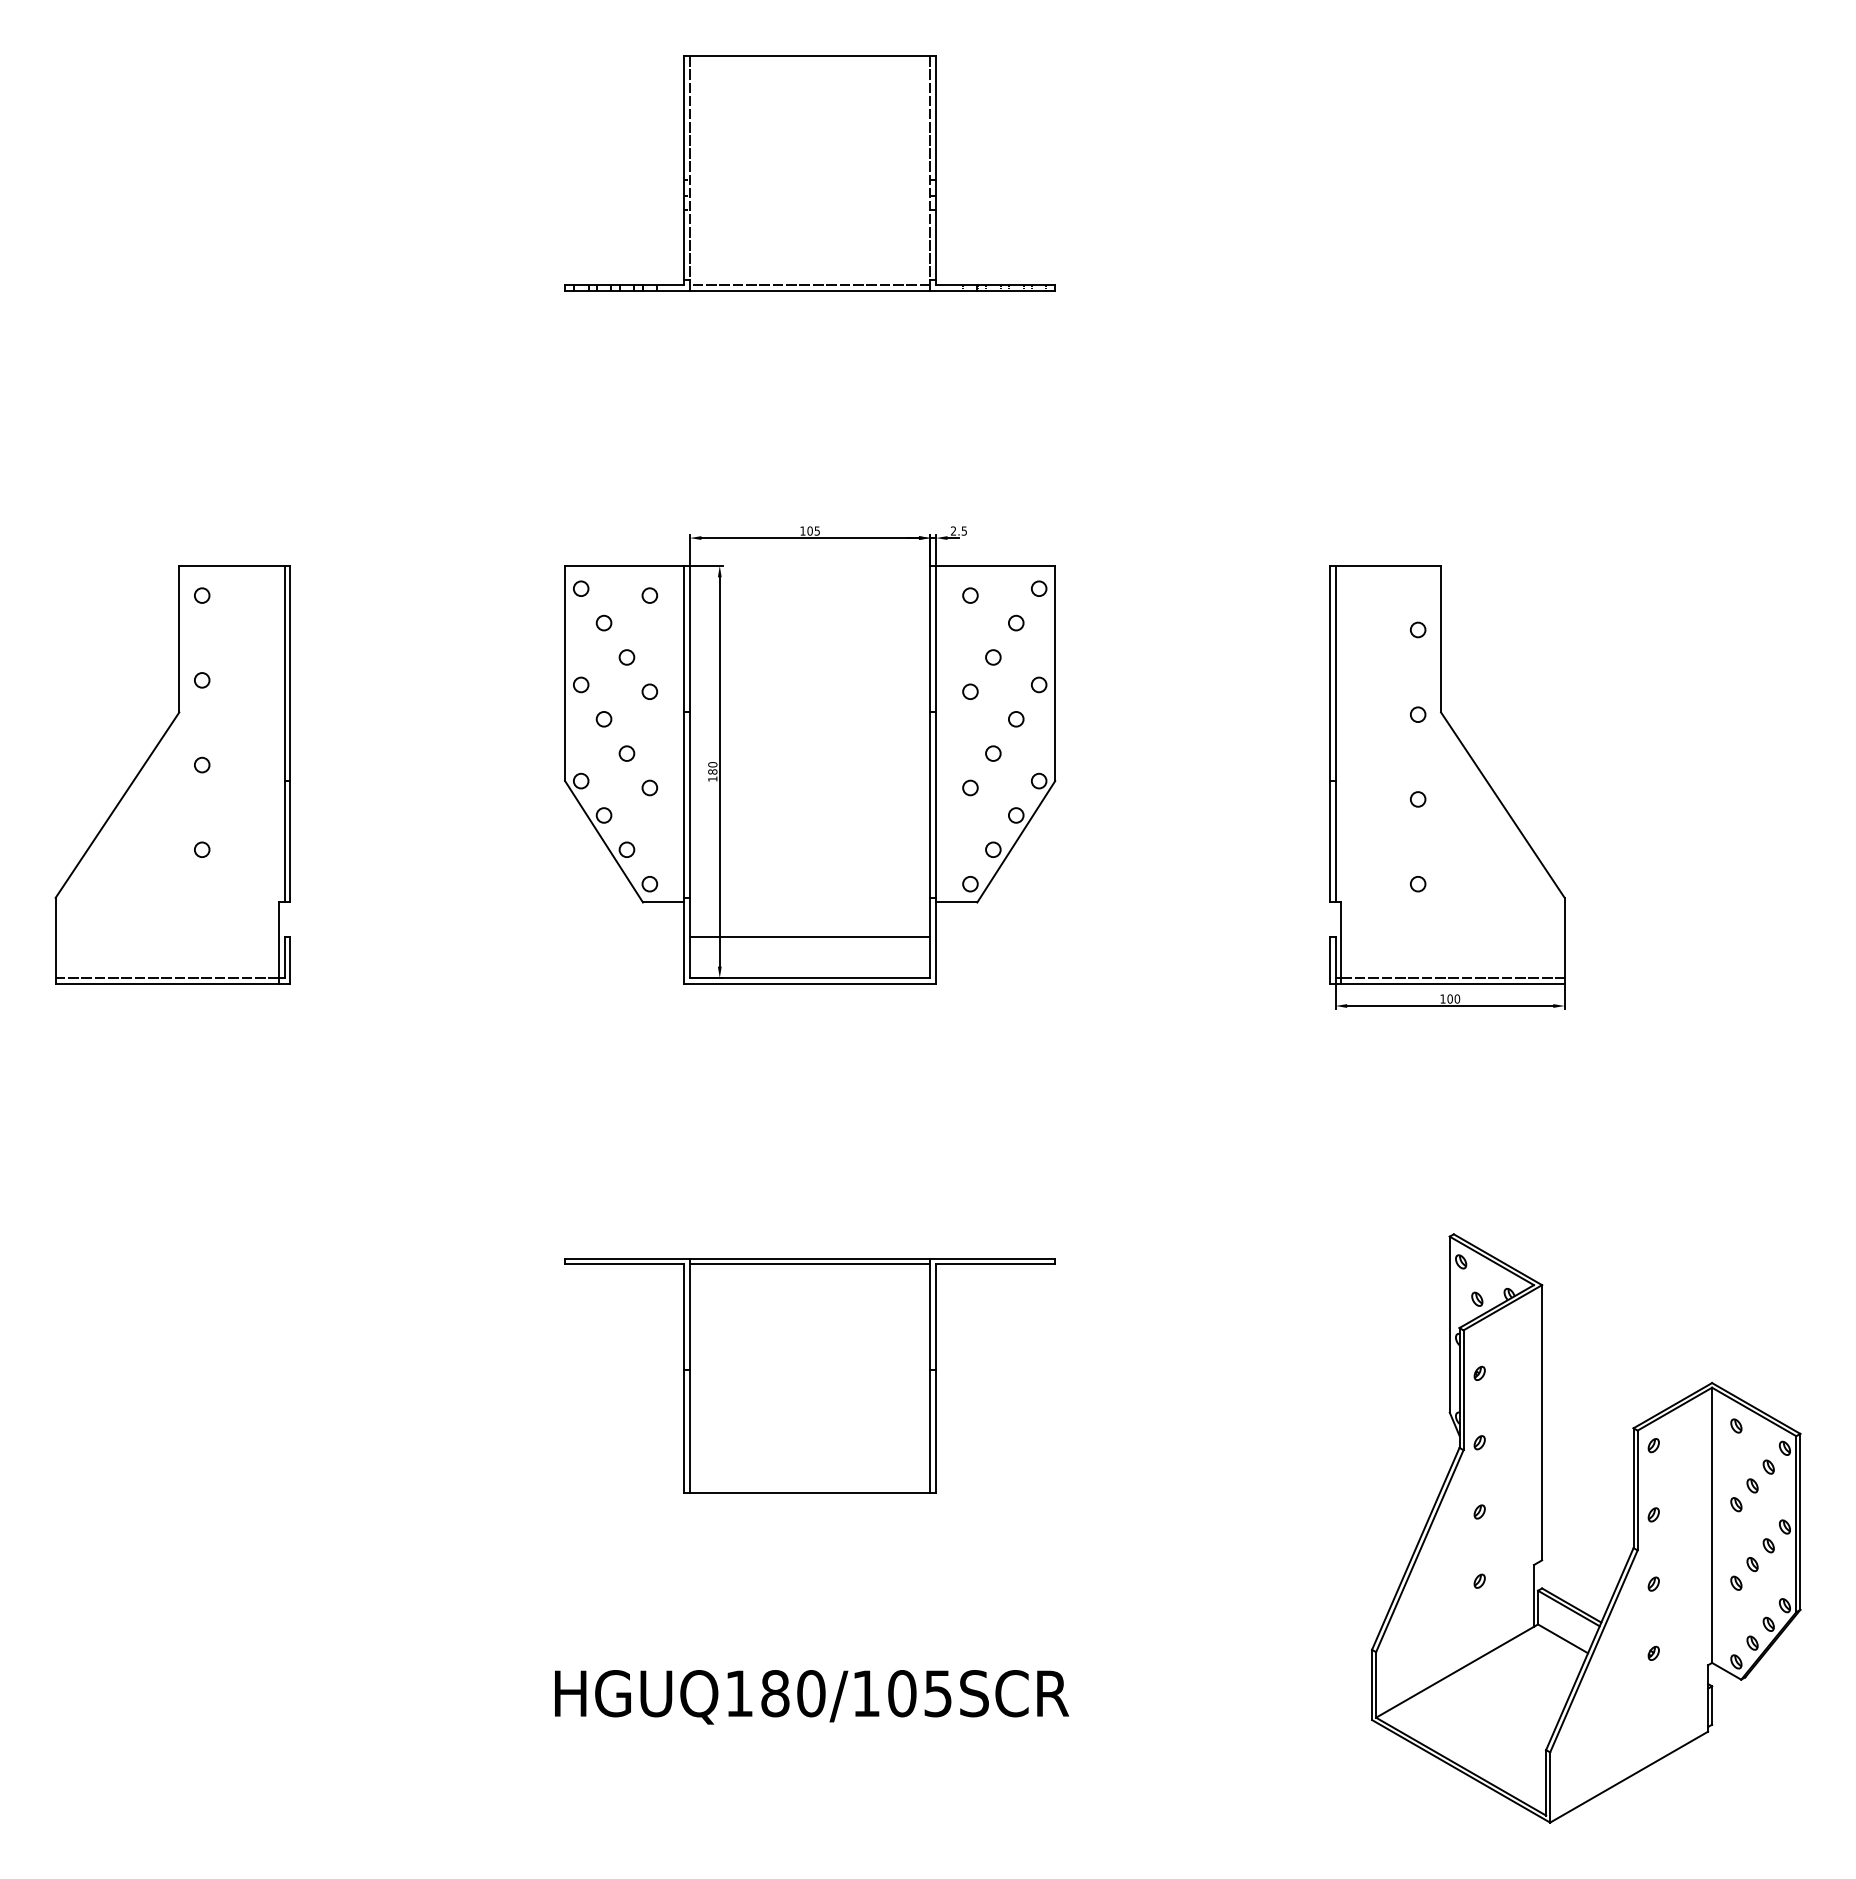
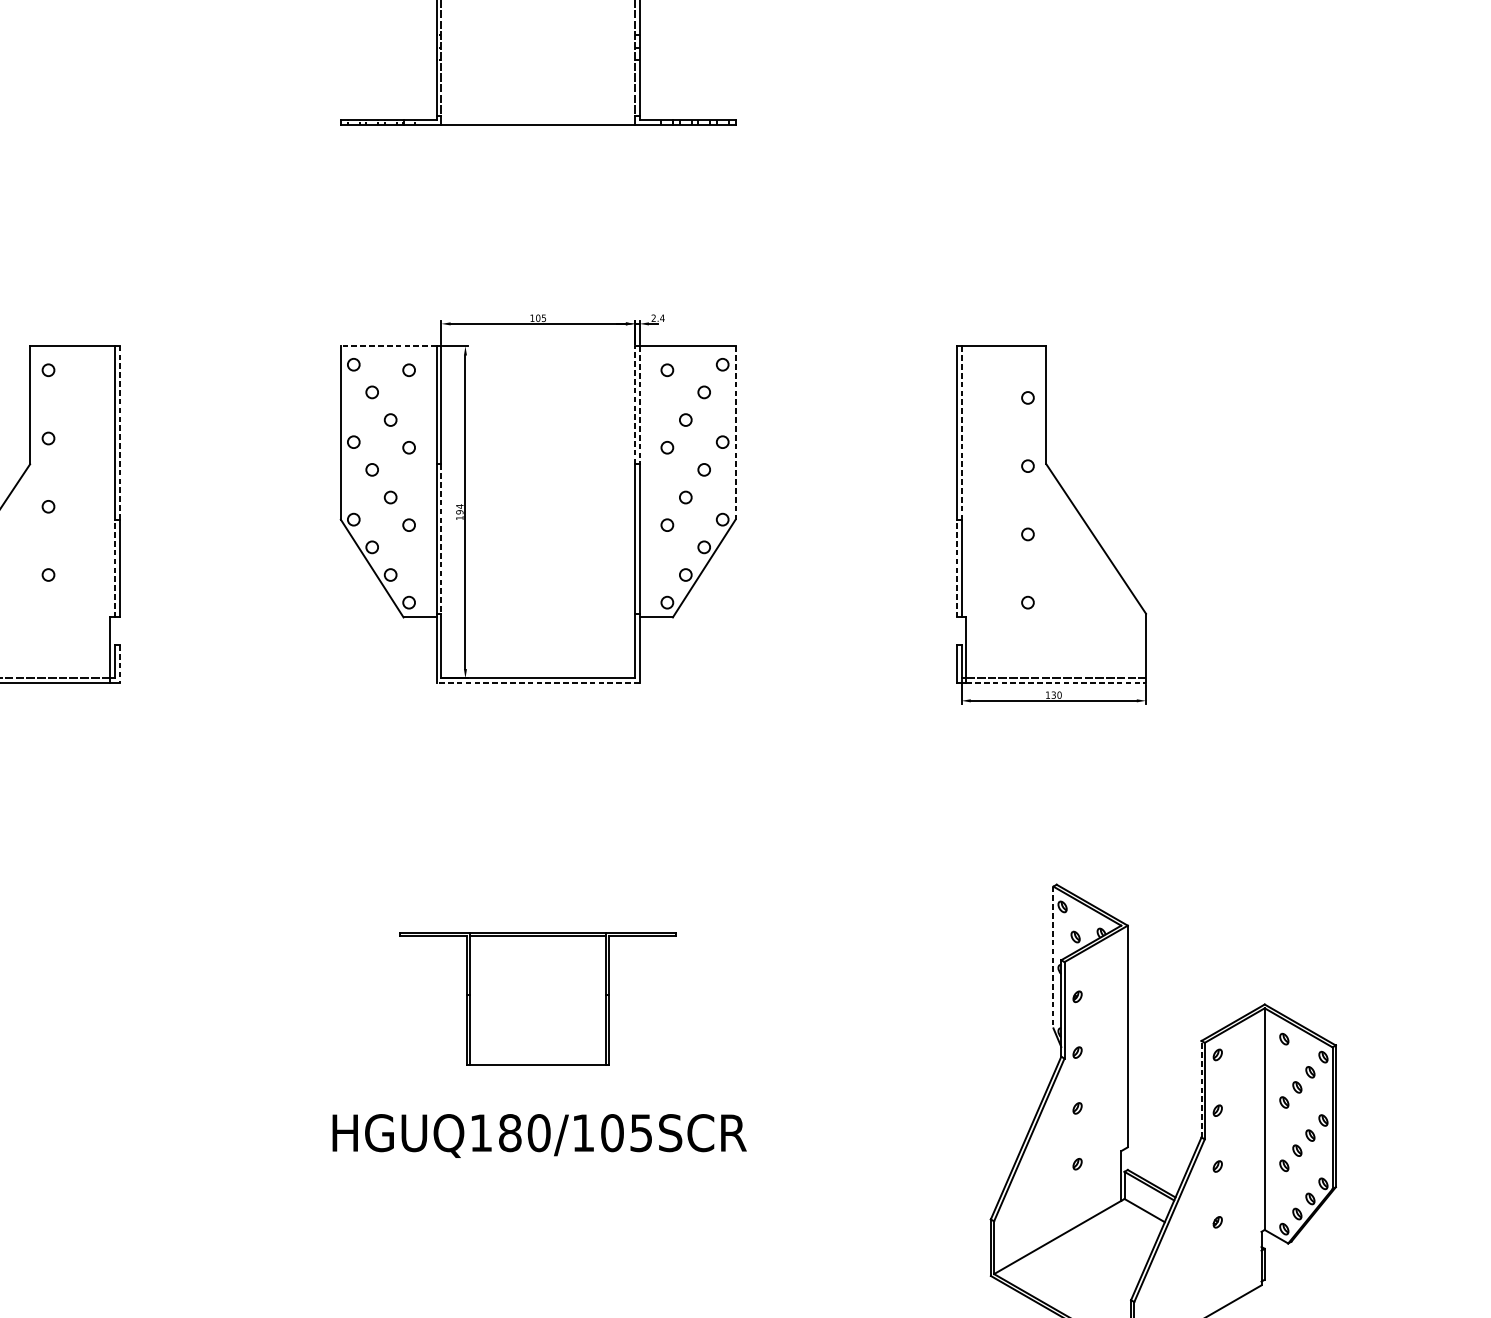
line: (809, 285) -> (537, 120), removed
text: (964, 530) -> (662, 317), 2.5 -> 2.4
line: (624, 565) -> (388, 345), solid -> dashed
line: (930, 638) -> (635, 404), solid -> dashed
line: (936, 639) -> (640, 405), solid -> dashed
line: (290, 673) -> (119, 432), solid -> dashed
line: (1055, 673) -> (735, 432), solid -> dashed
line: (1335, 673) -> (961, 432), solid -> dashed
text: (712, 767) -> (459, 508), 180 -> 194
line: (689, 805) -> (441, 539), solid -> dashed
line: (284, 841) -> (114, 568), solid -> dashed
line: (1329, 841) -> (956, 568), solid -> dashed
line: (809, 936) -> (537, 644), removed
line: (290, 960) -> (119, 664), solid -> dashed
line: (810, 983) -> (538, 682), solid -> dashed
line: (1453, 983) -> (1056, 682), solid -> dashed
text: (1449, 998) -> (1053, 694), 100 -> 130
line: (1449, 1324) -> (1053, 957), solid -> dashed
part: (809, 1375) -> (537, 998), size x0.7
line: (1633, 1488) -> (1201, 1089), solid -> dashed
text: (812, 1697) -> (540, 1136), moved

